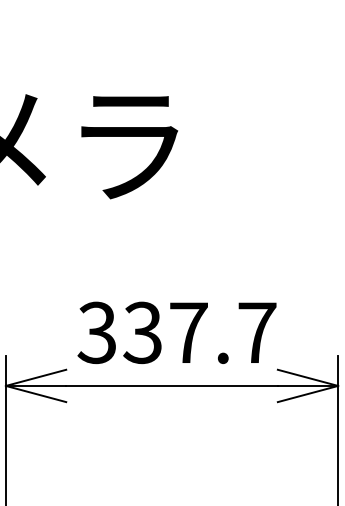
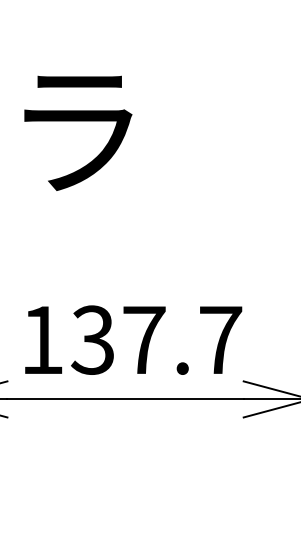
text: (96, 332) -> (41, 339), 337.7 -> 137.7

